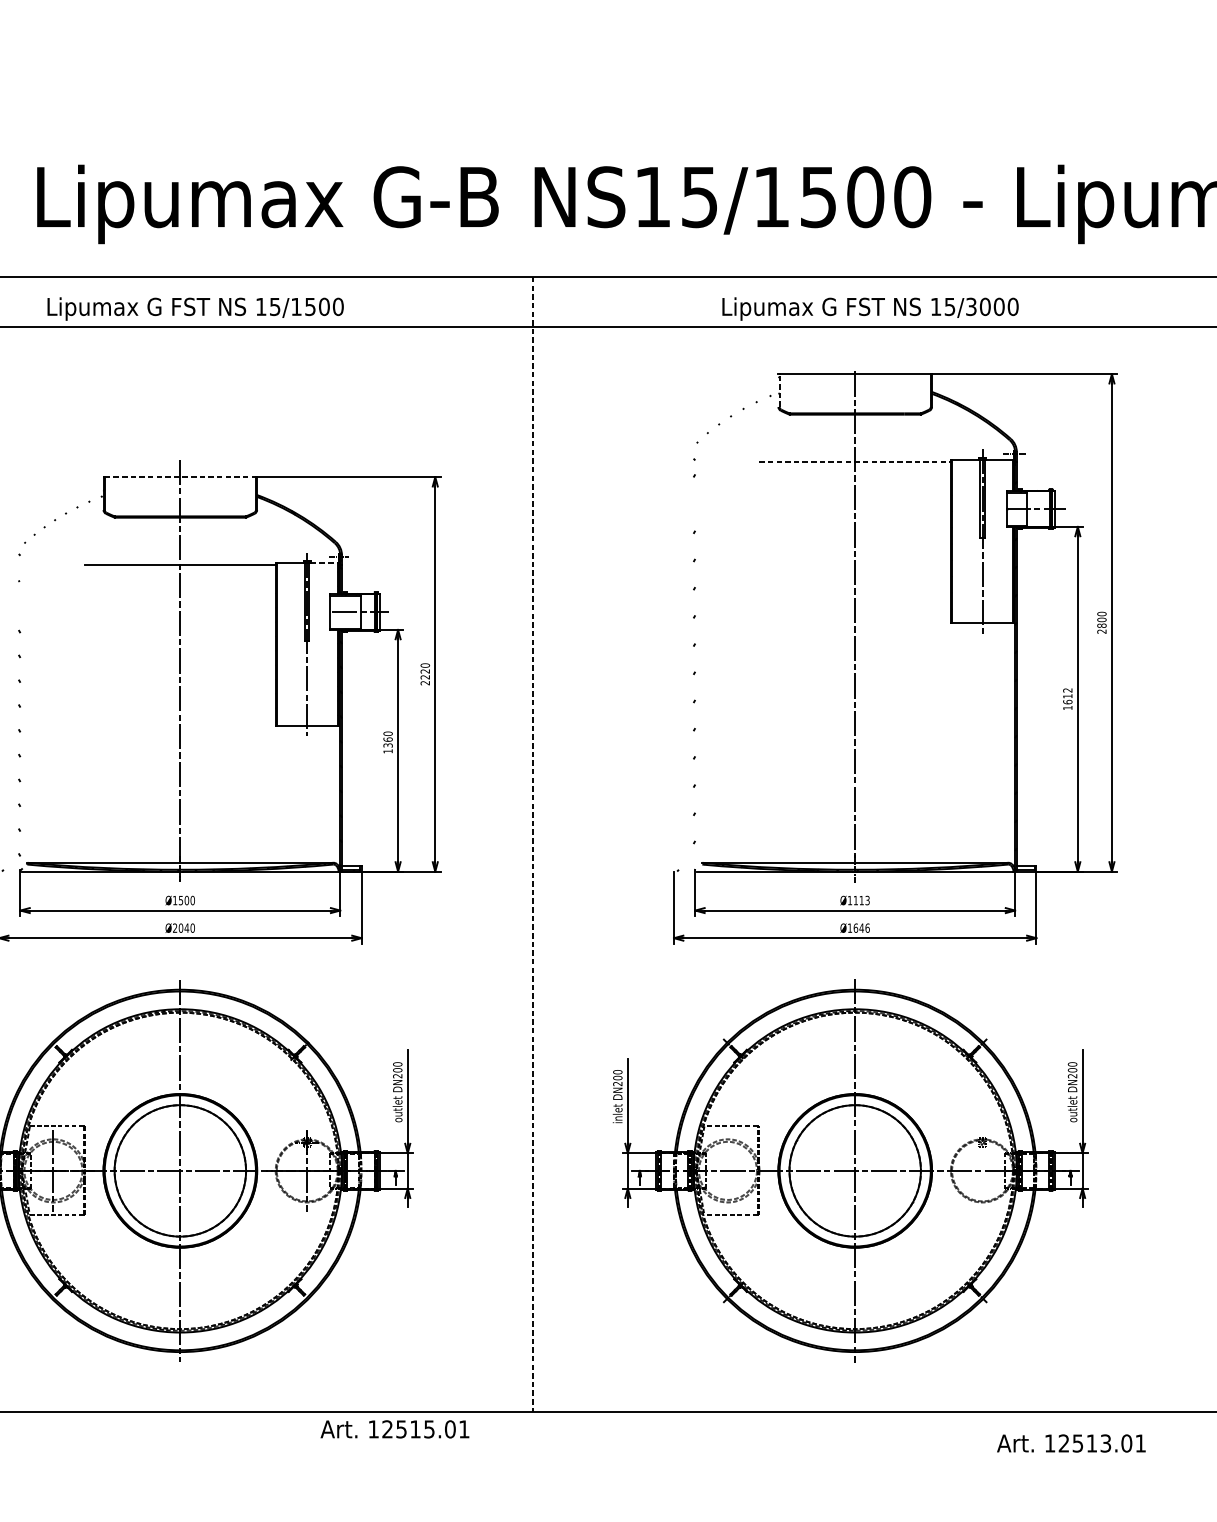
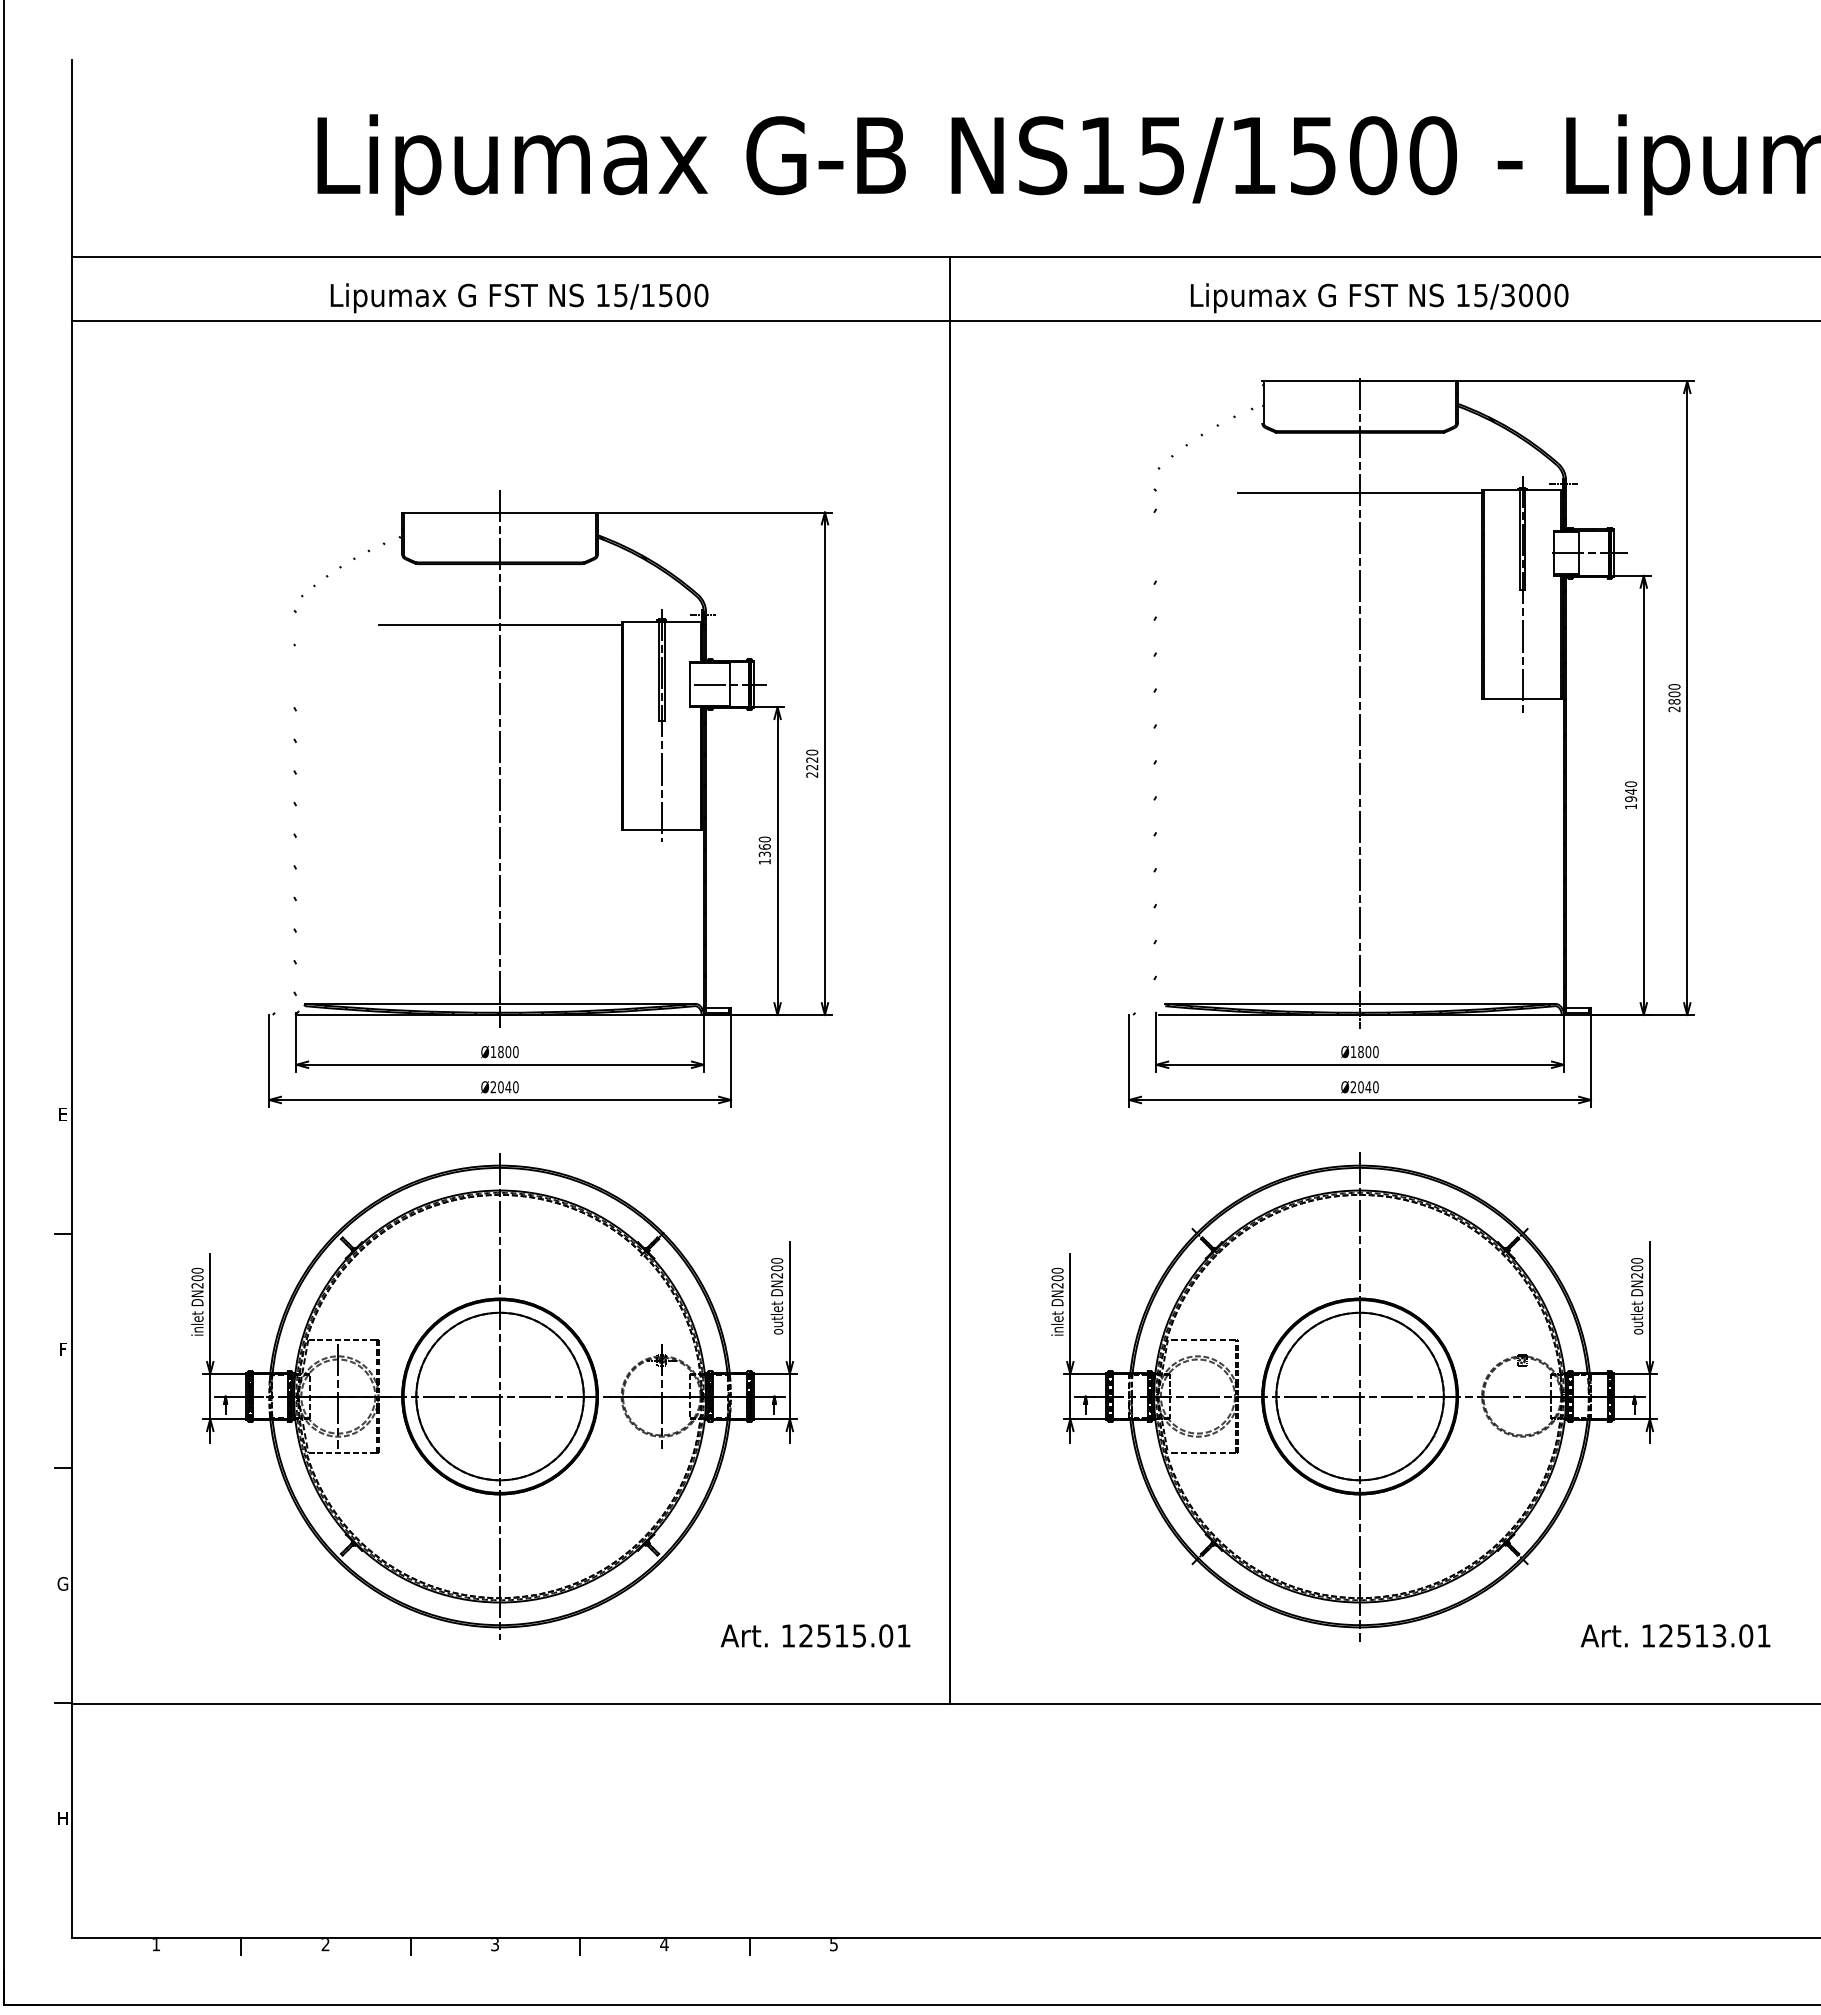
line: (779, 390) -> (1263, 402), dashed -> solid
line: (855, 462) -> (1360, 493), dashed -> solid
line: (180, 477) -> (500, 512), dashed -> solid
line: (324, 562) -> (683, 621), dashed -> solid
text: (1068, 696) -> (1631, 791), 1612 -> 1940
line: (533, 845) -> (949, 981), dashed -> solid
text: (180, 900) -> (500, 1052), Ø1500 -> Ø1800
text: (861, 900) -> (1368, 1052), Ø1113 -> Ø1800
text: (858, 927) -> (1364, 1086), Ø1646 -> Ø2040
text: (394, 1429) -> (815, 1635), moved
text: (1071, 1443) -> (1675, 1635), moved

